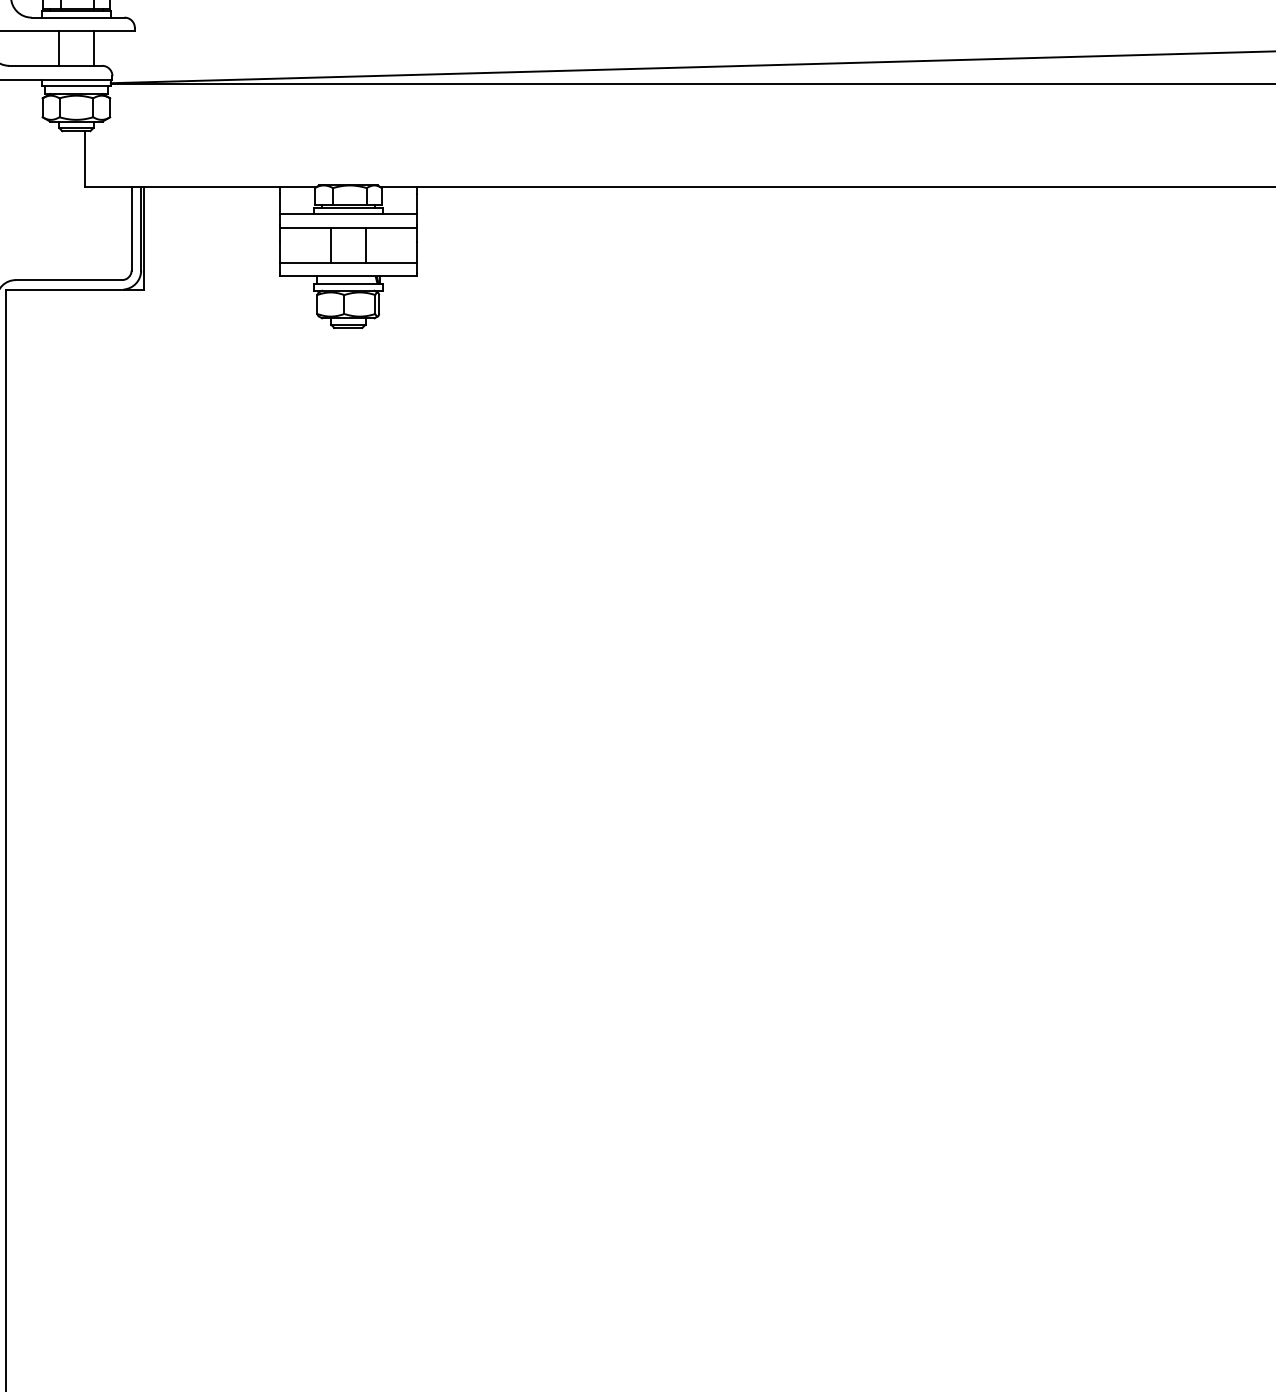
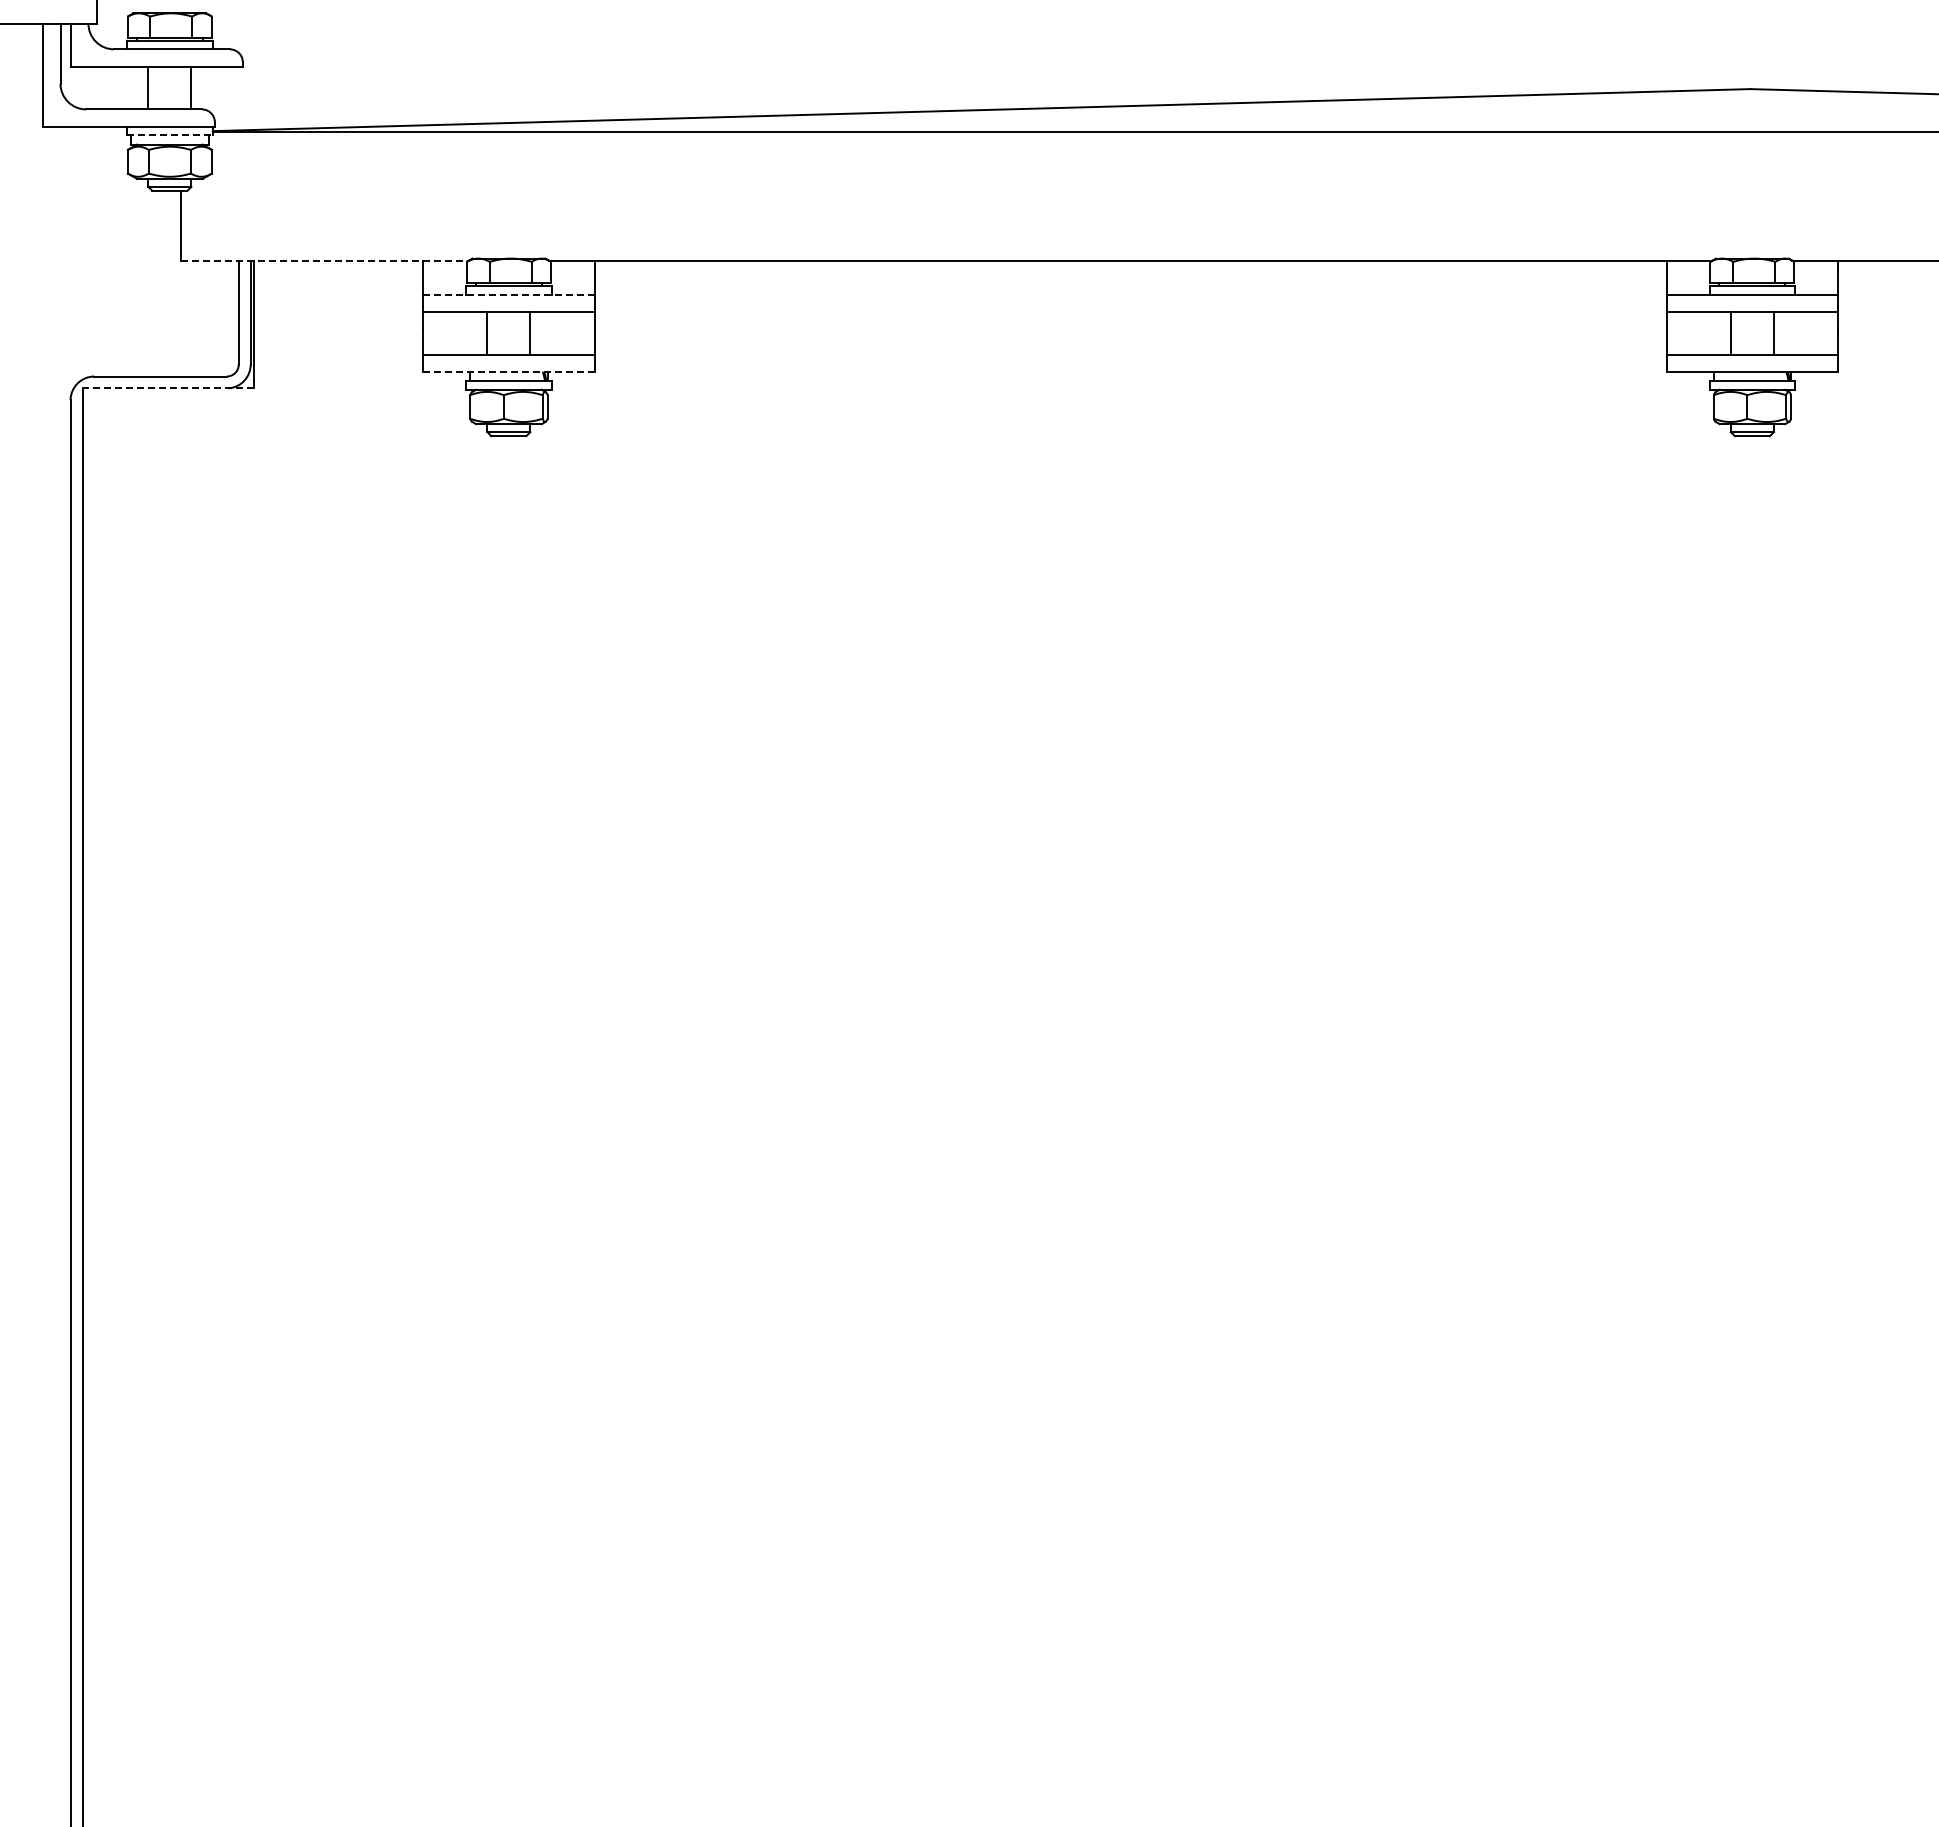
line: (76, 86) -> (169, 135), solid -> dashed
line: (201, 187) -> (325, 260), solid -> dashed
line: (348, 214) -> (508, 294), solid -> dashed
line: (348, 276) -> (508, 371), solid -> dashed
line: (75, 289) -> (168, 388), solid -> dashed

